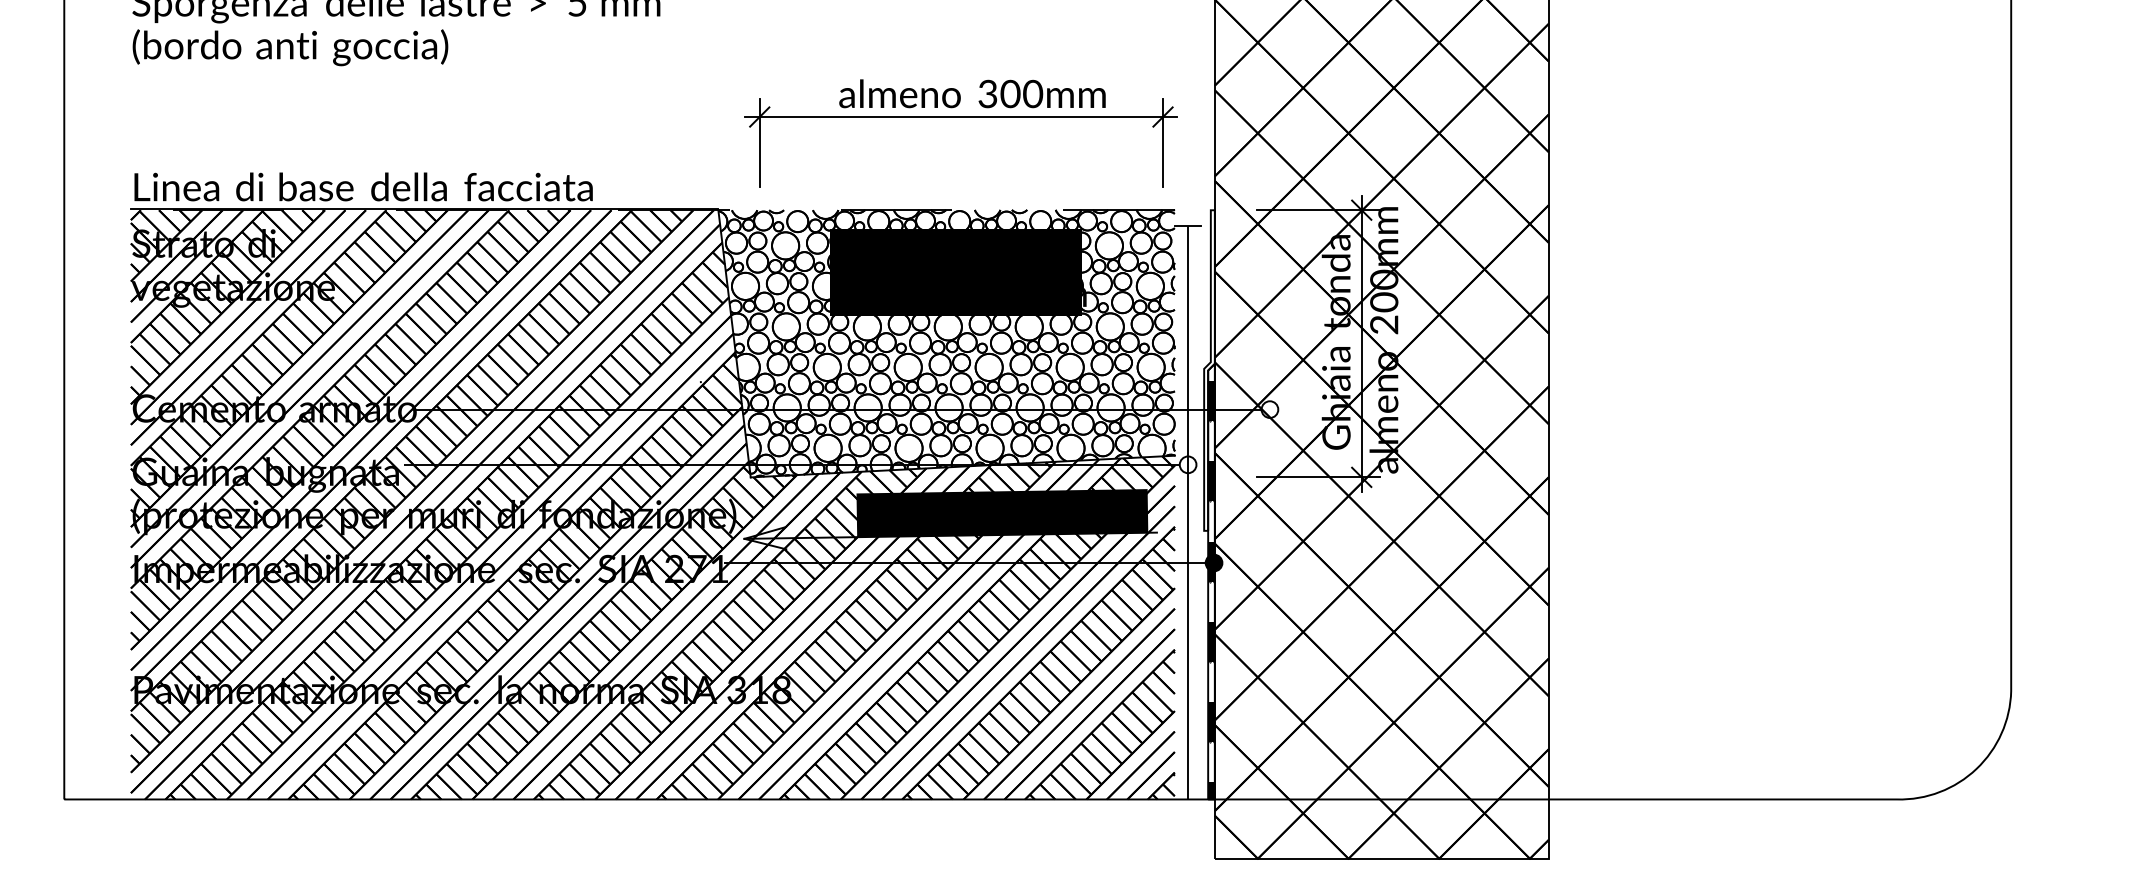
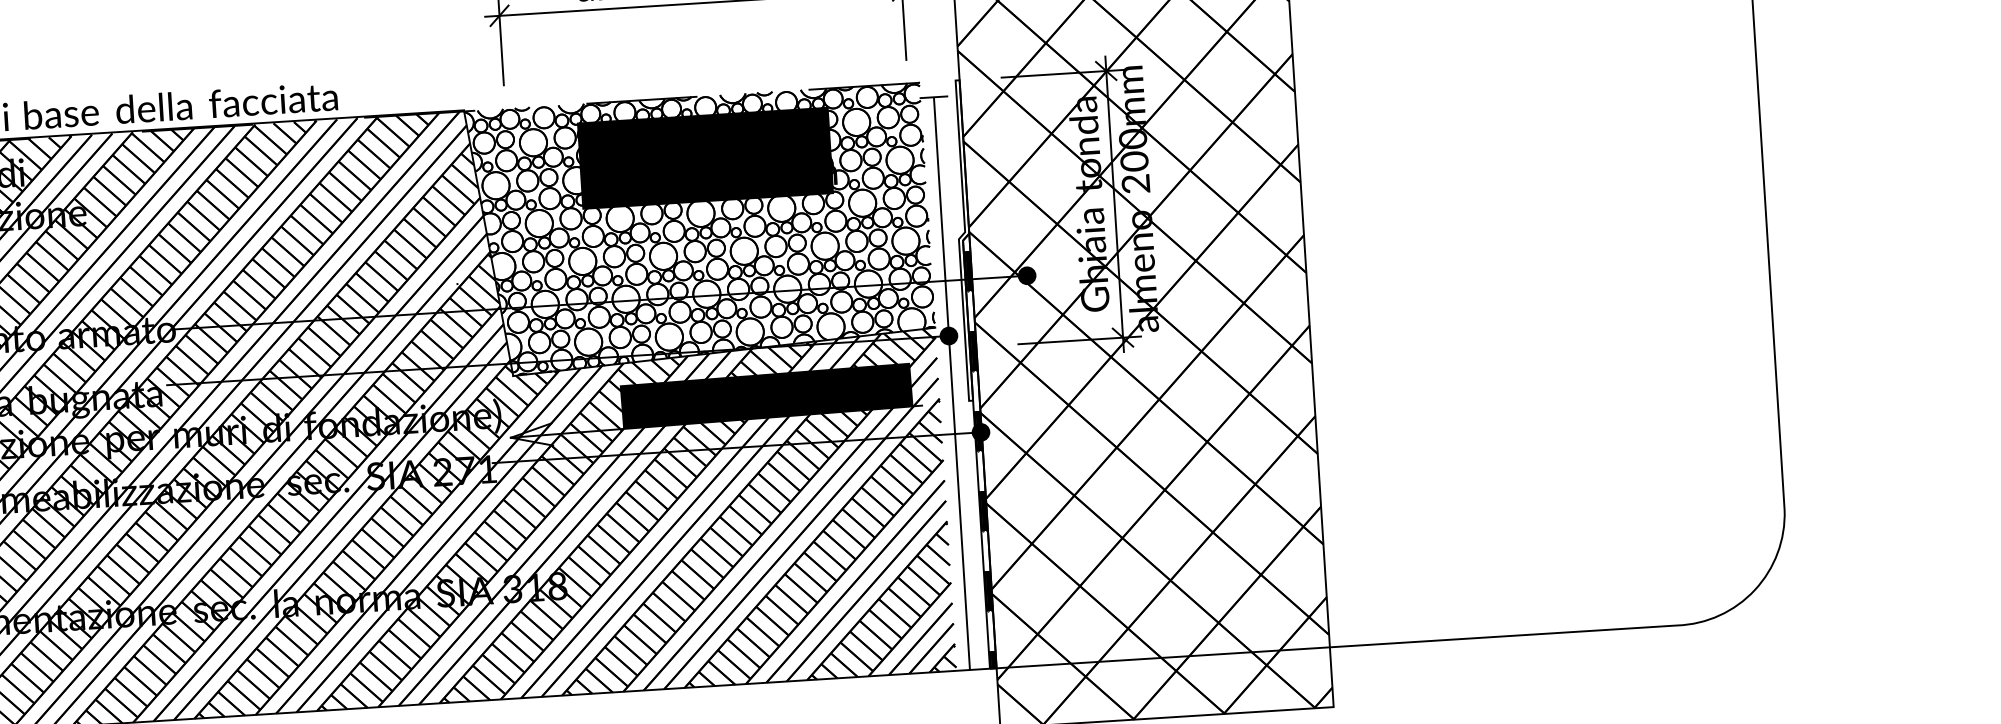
fill: (1269, 409) -> (1026, 275), added
fill: (1187, 464) -> (948, 335), added

